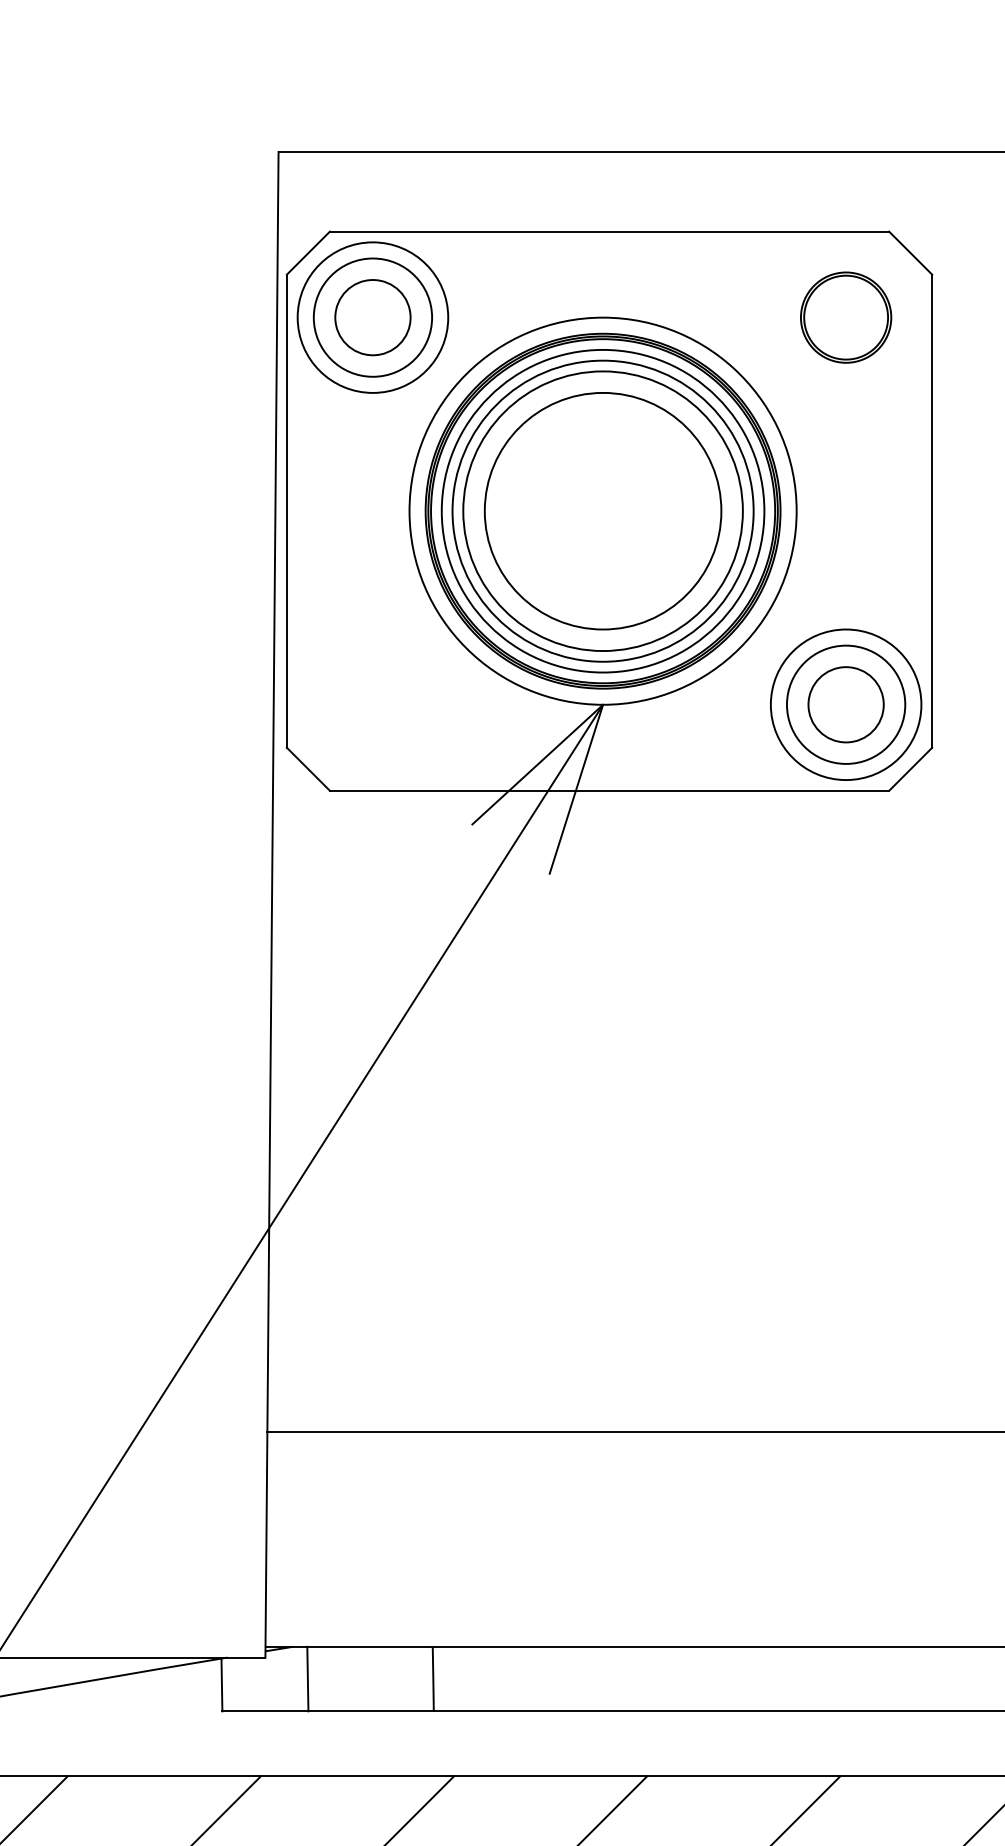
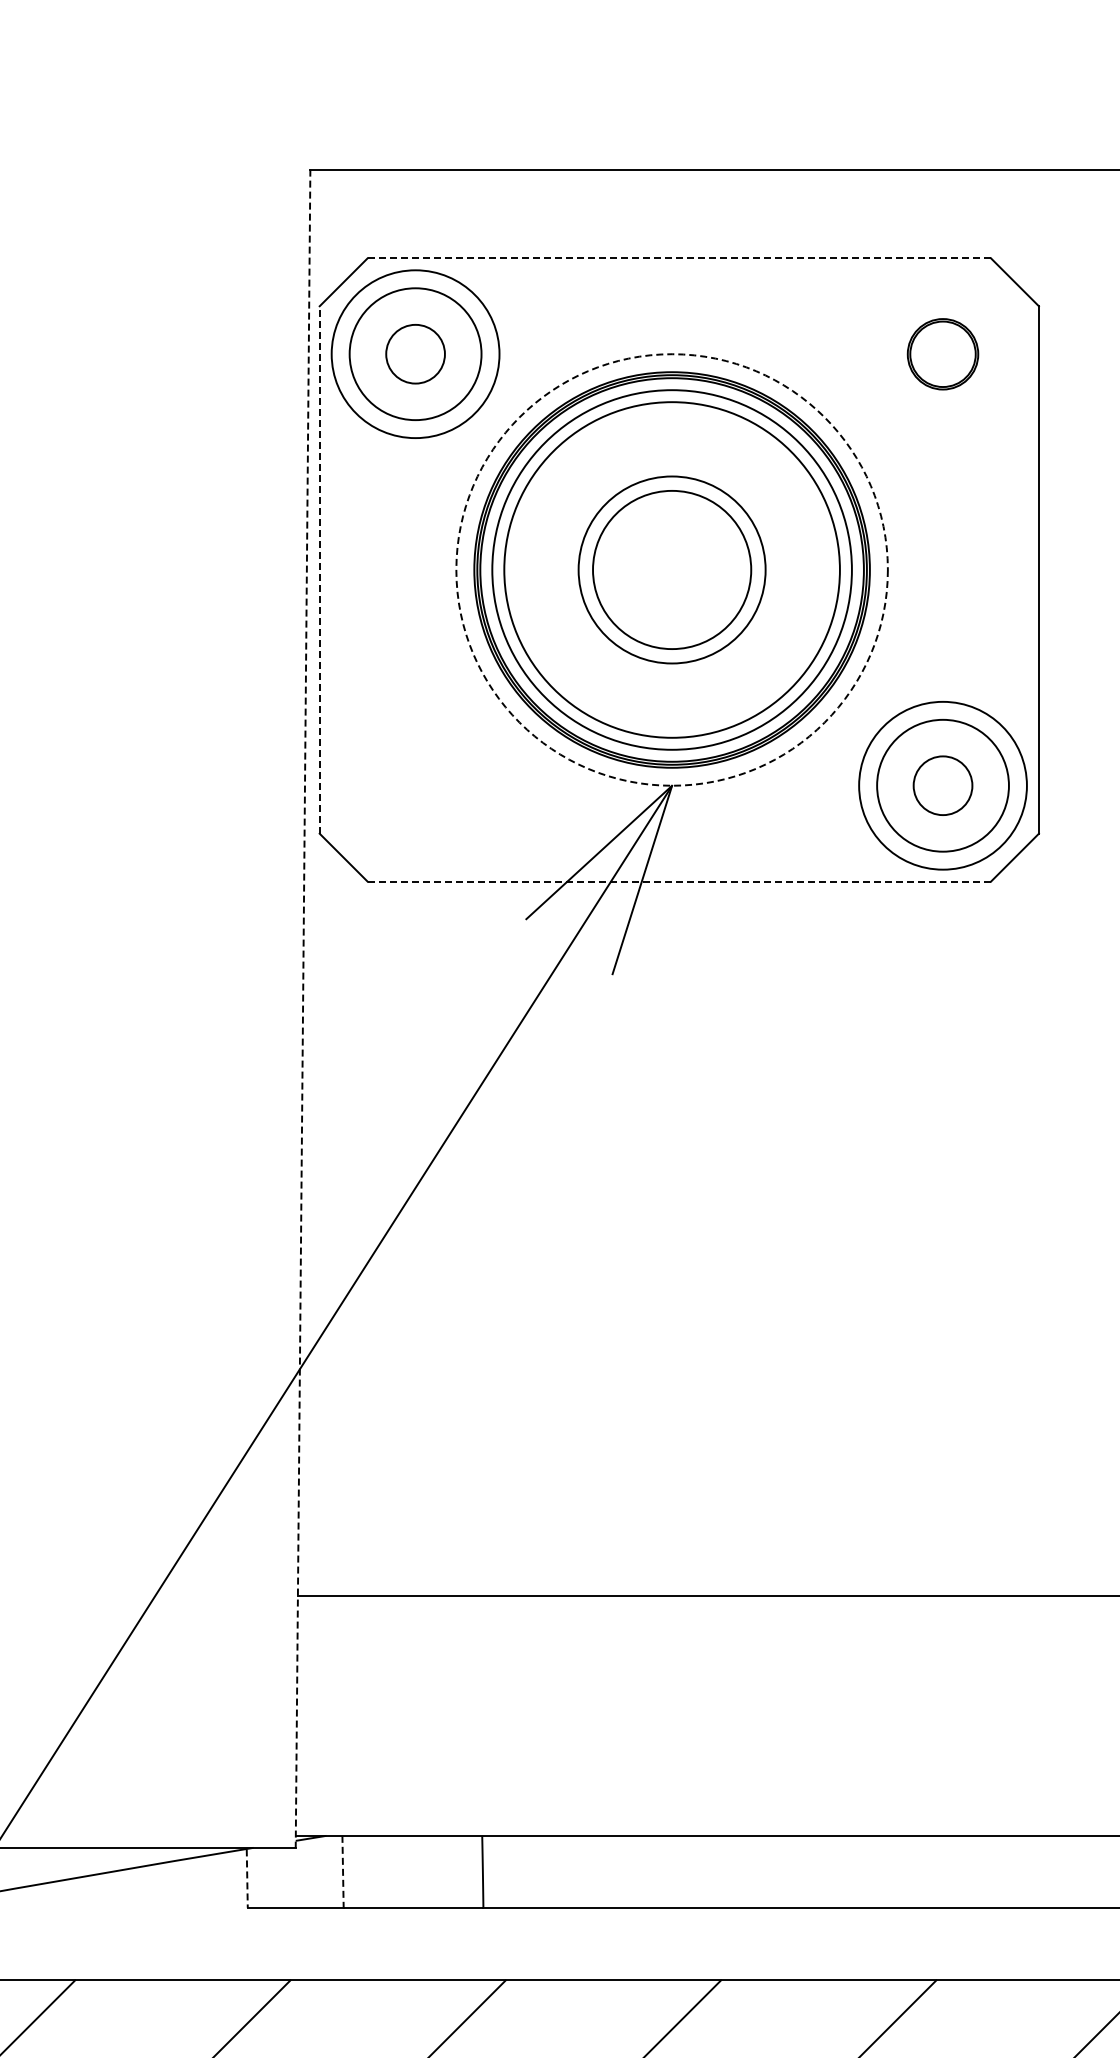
line: (609, 231) -> (679, 258), solid -> dashed
circle: (372, 317) -> (415, 354), size x0.7
part: (845, 317) -> (942, 354), size x0.7
line: (286, 510) -> (319, 569), solid -> dashed
circle: (602, 510) -> (671, 569), size x0.6
circle: (602, 510) -> (671, 569), size x0.6
circle: (602, 510) -> (671, 569), solid -> dashed
circle: (846, 704) -> (943, 785), size x0.7
line: (609, 790) -> (679, 881), solid -> dashed
line: (272, 905) -> (303, 1009), solid -> dashed
line: (308, 1678) -> (343, 1871), solid -> dashed
line: (222, 1685) -> (247, 1879), solid -> dashed

